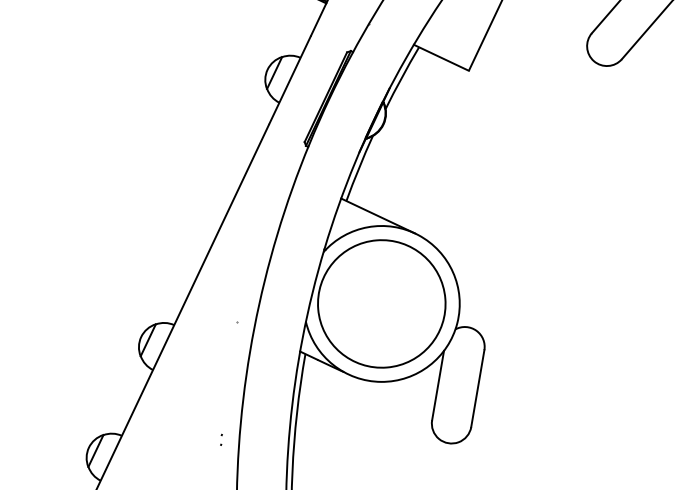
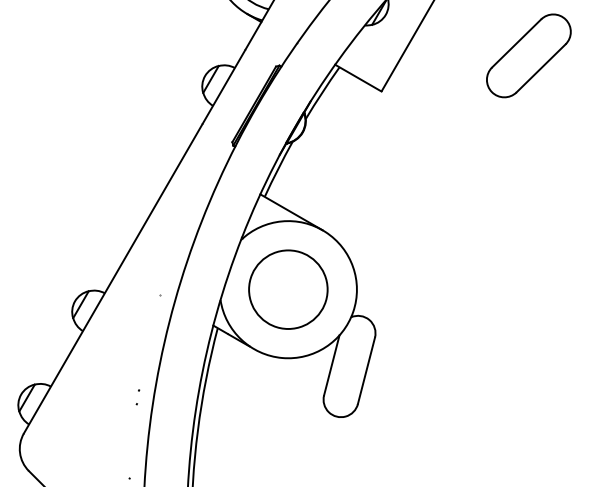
circle: (381, 303) -> (288, 289), size x0.7
part: (220, 440) -> (137, 397), size x1.6

